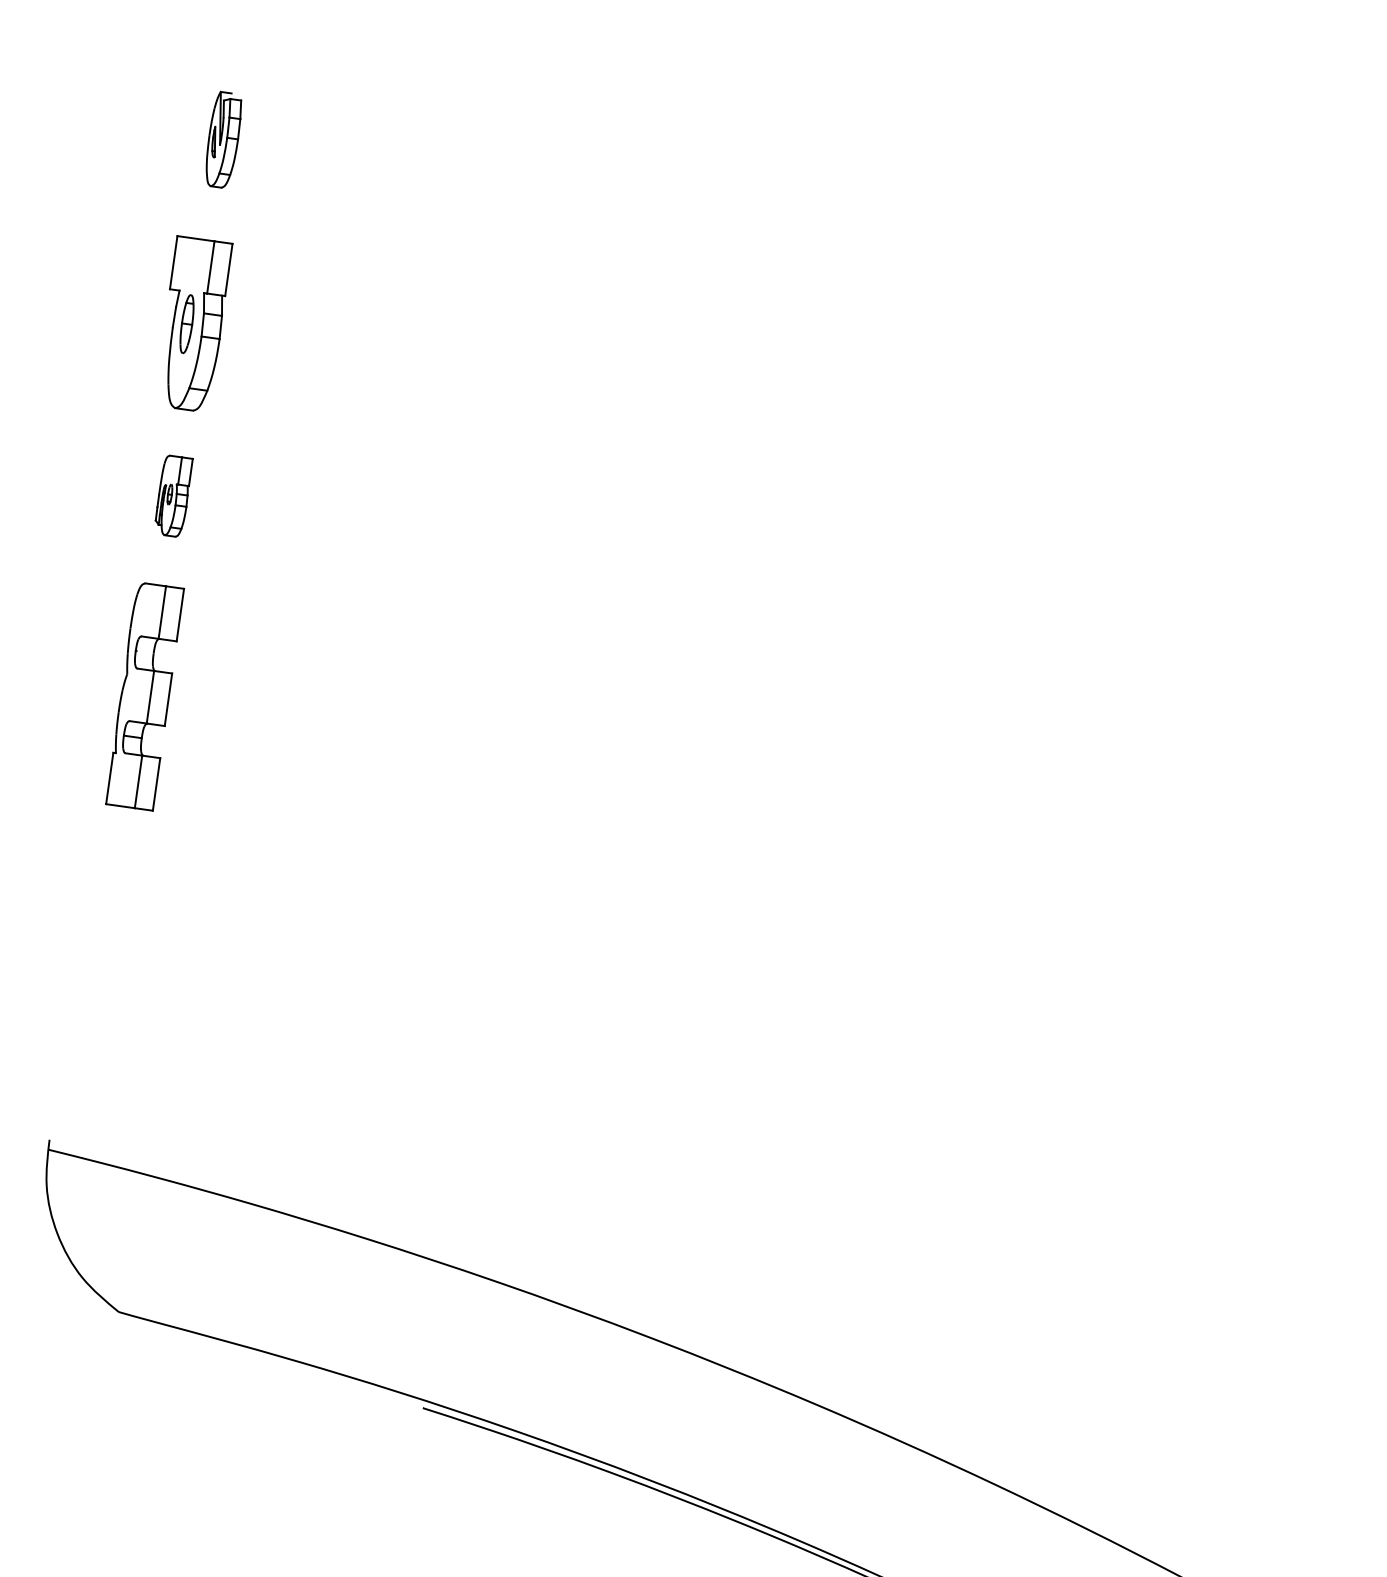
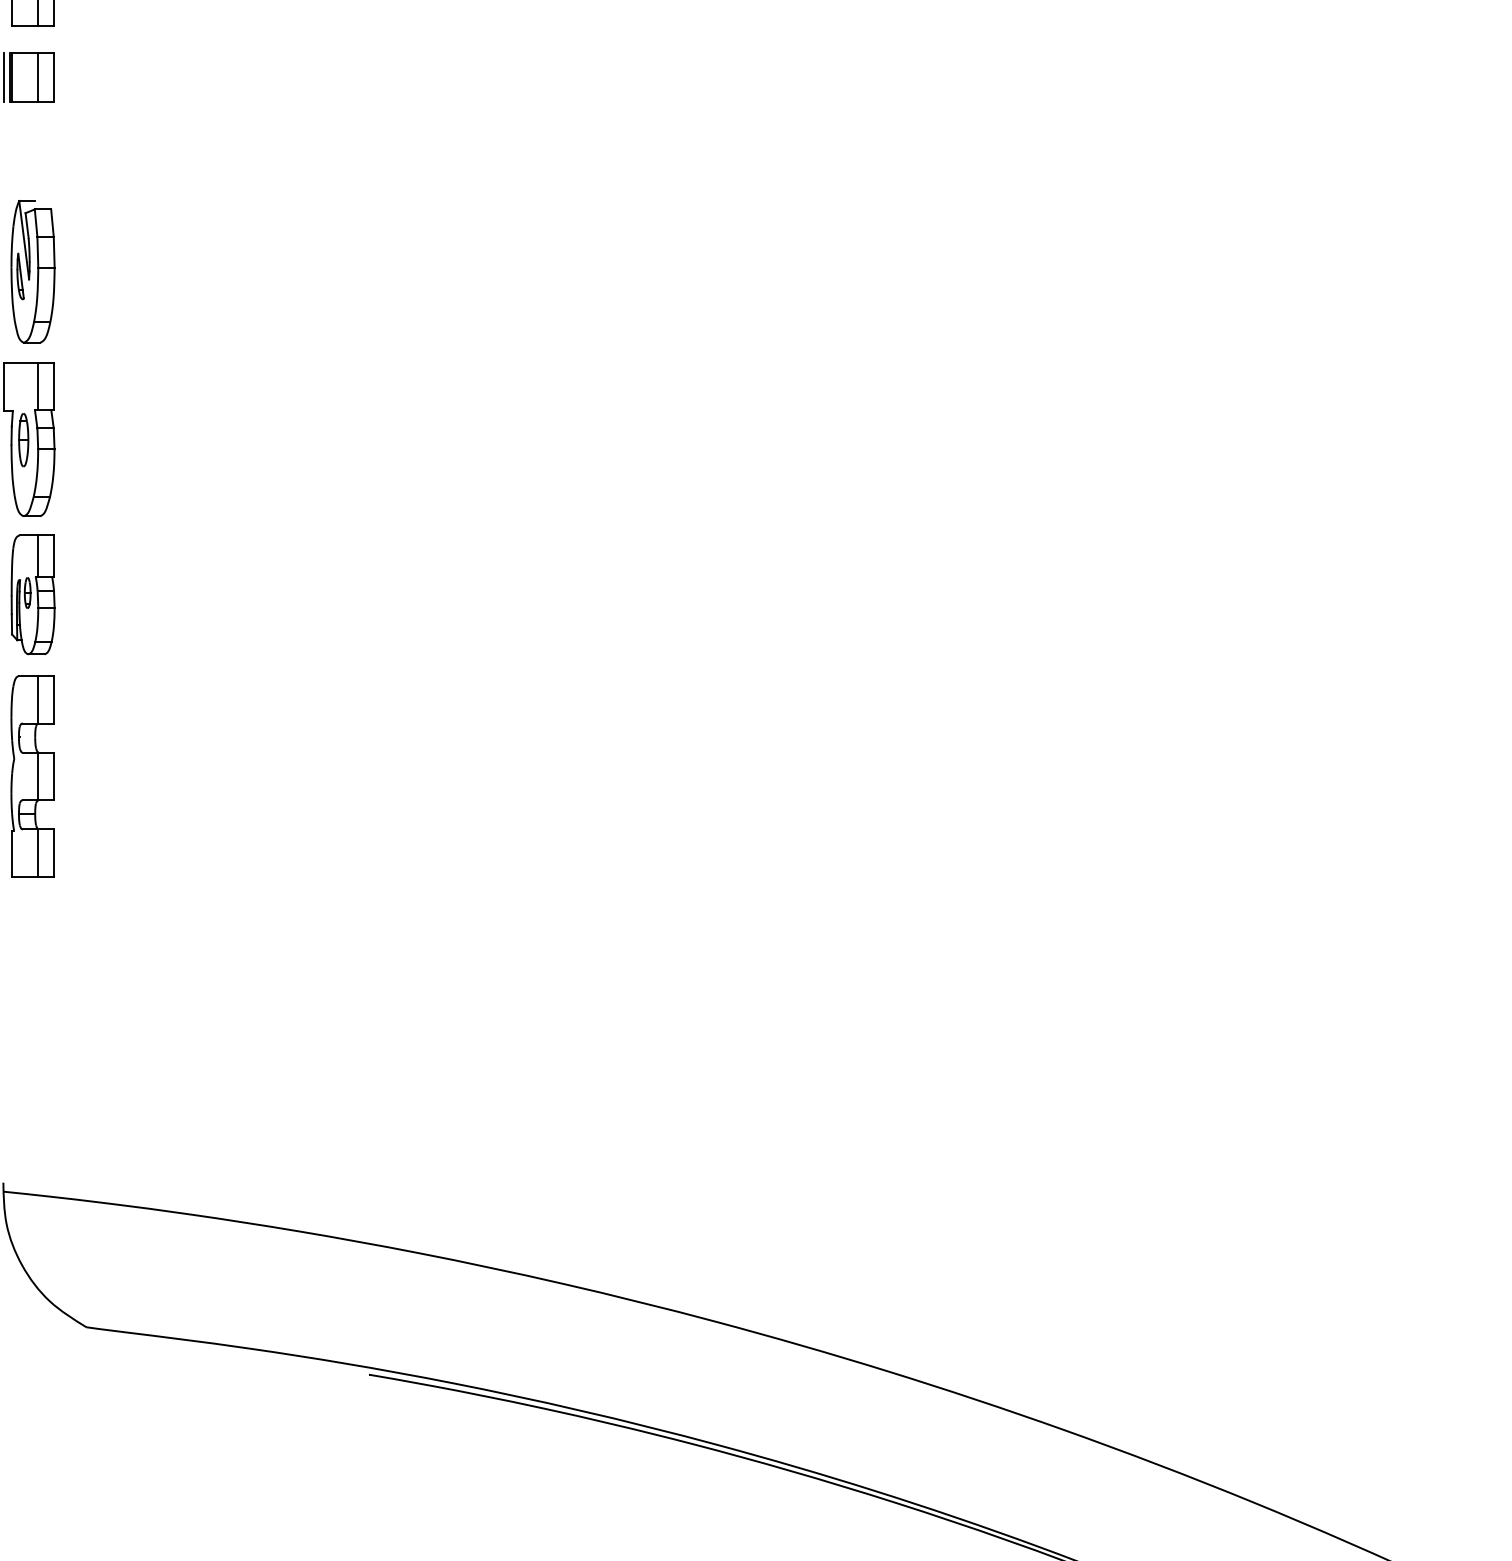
part: (222, 139) -> (32, 271), size x1.67
part: (172, 495) -> (32, 594), size x1.67

